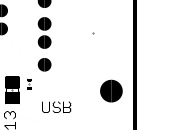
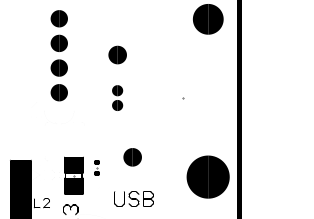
part: (44, 32) -> (117, 97), size x0.6
part: (44, 64) -> (132, 157), moved
part: (111, 90) -> (208, 176), size x1.4

